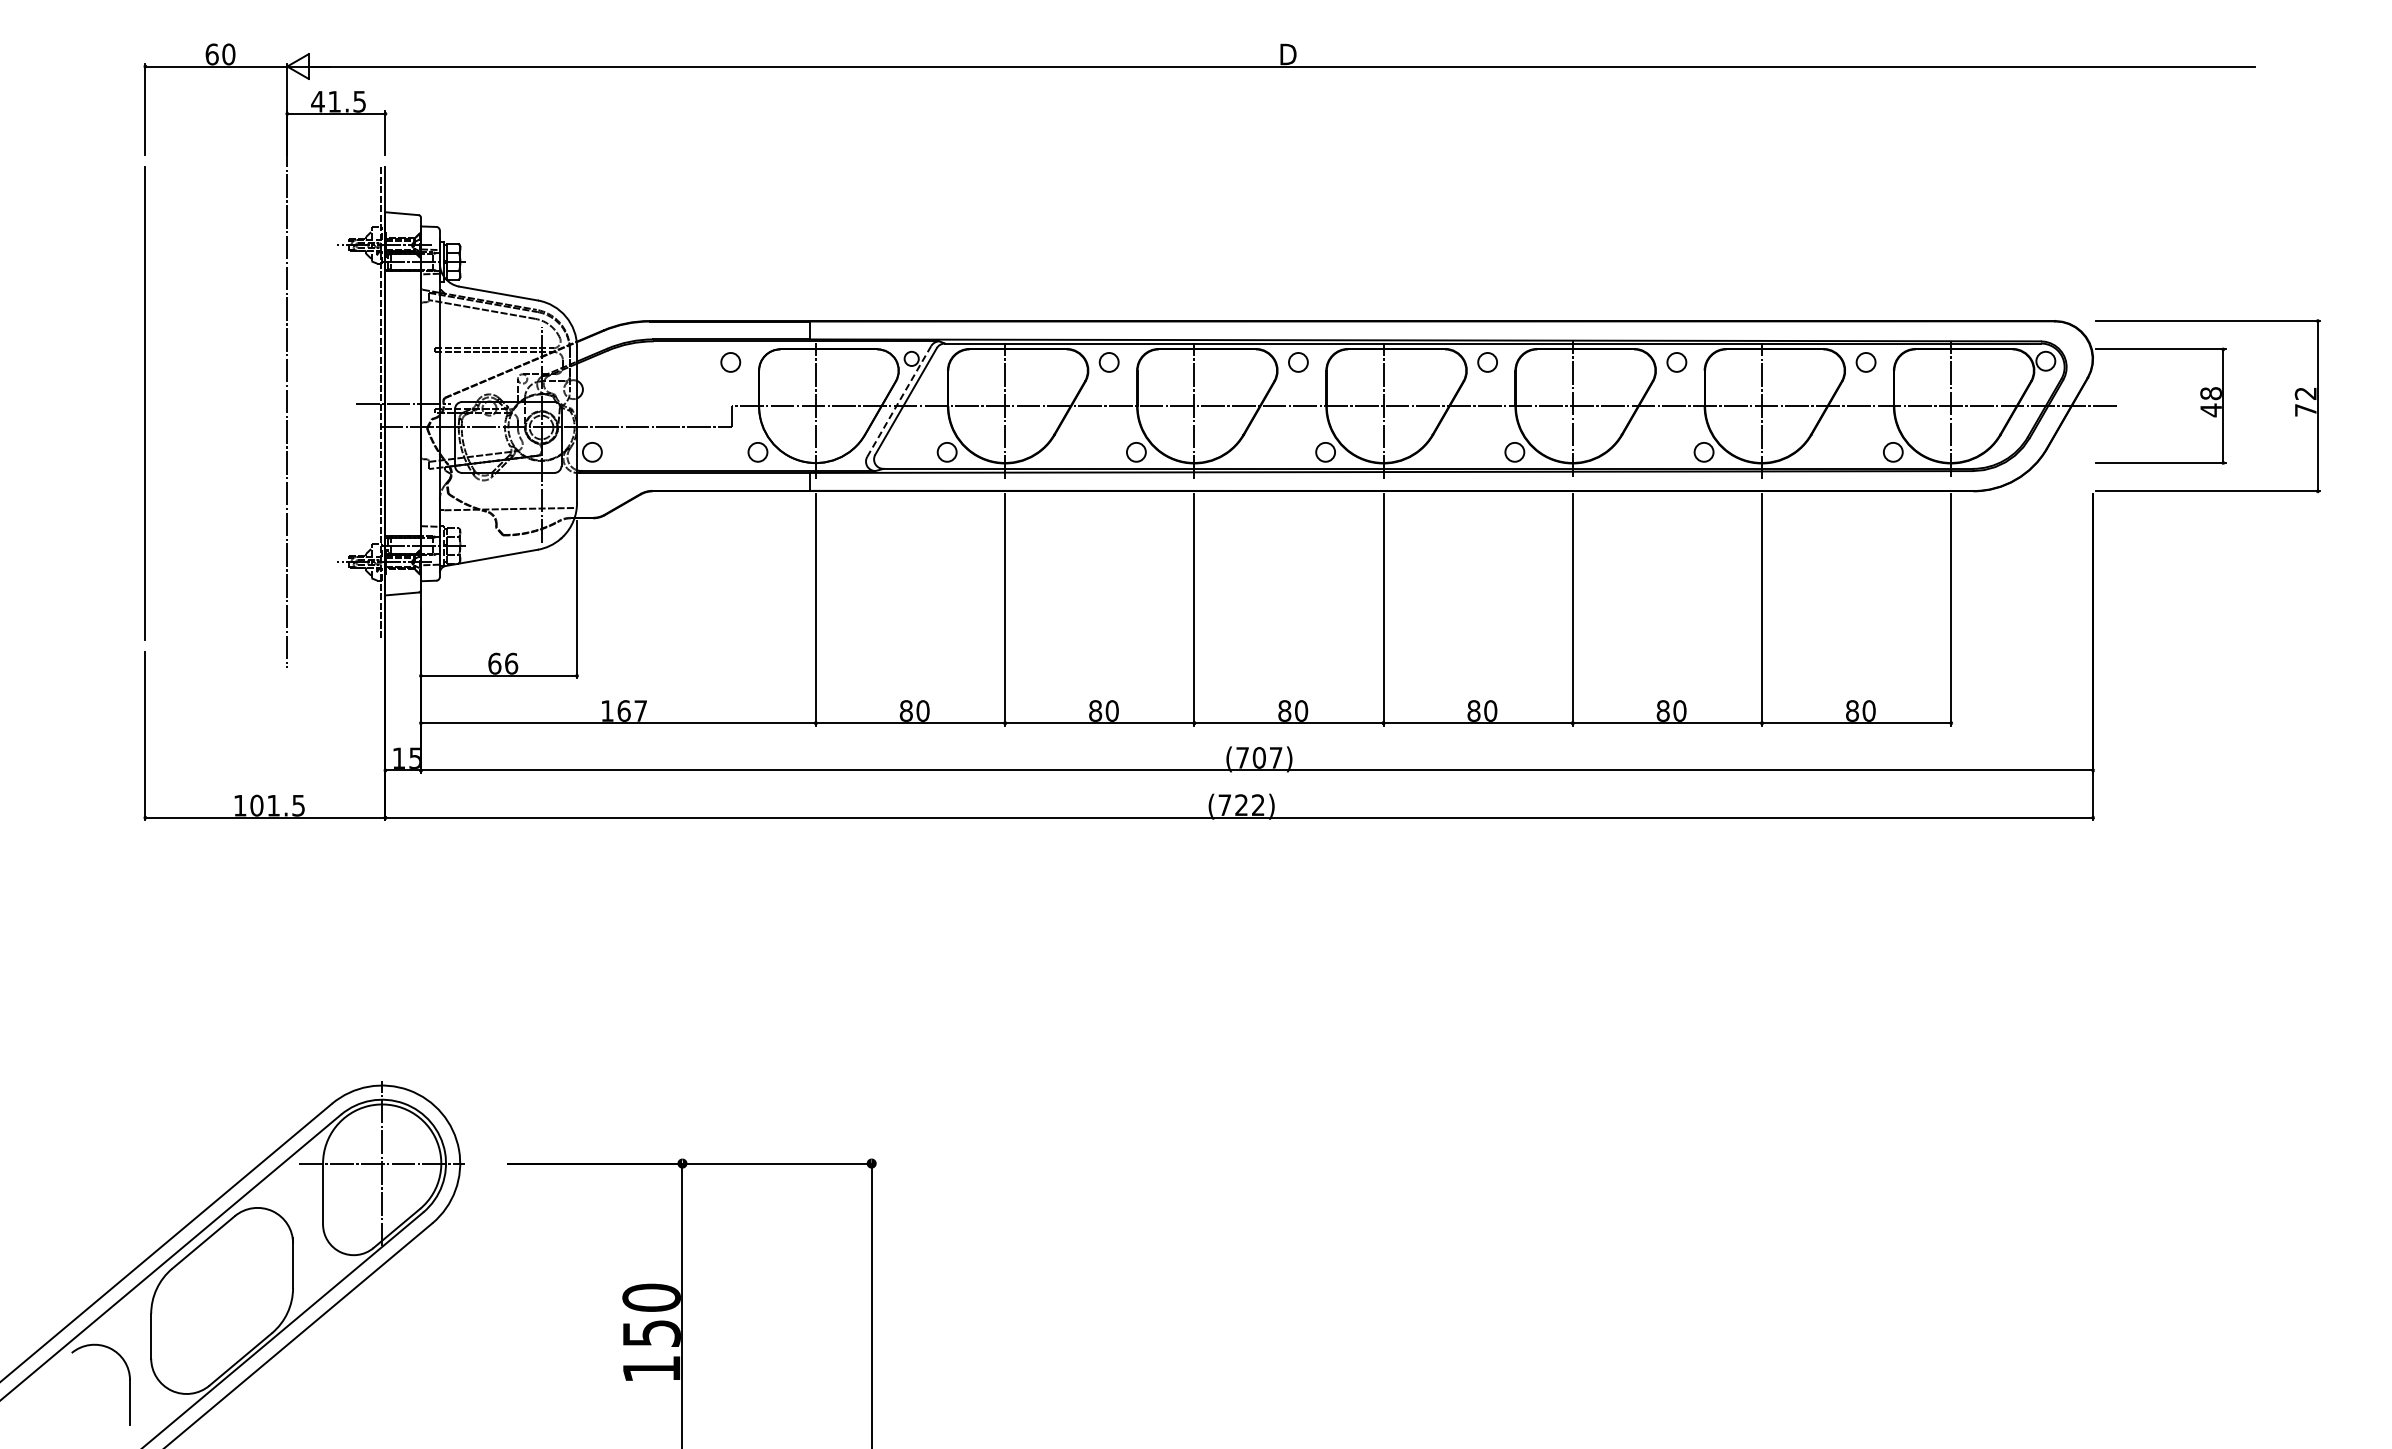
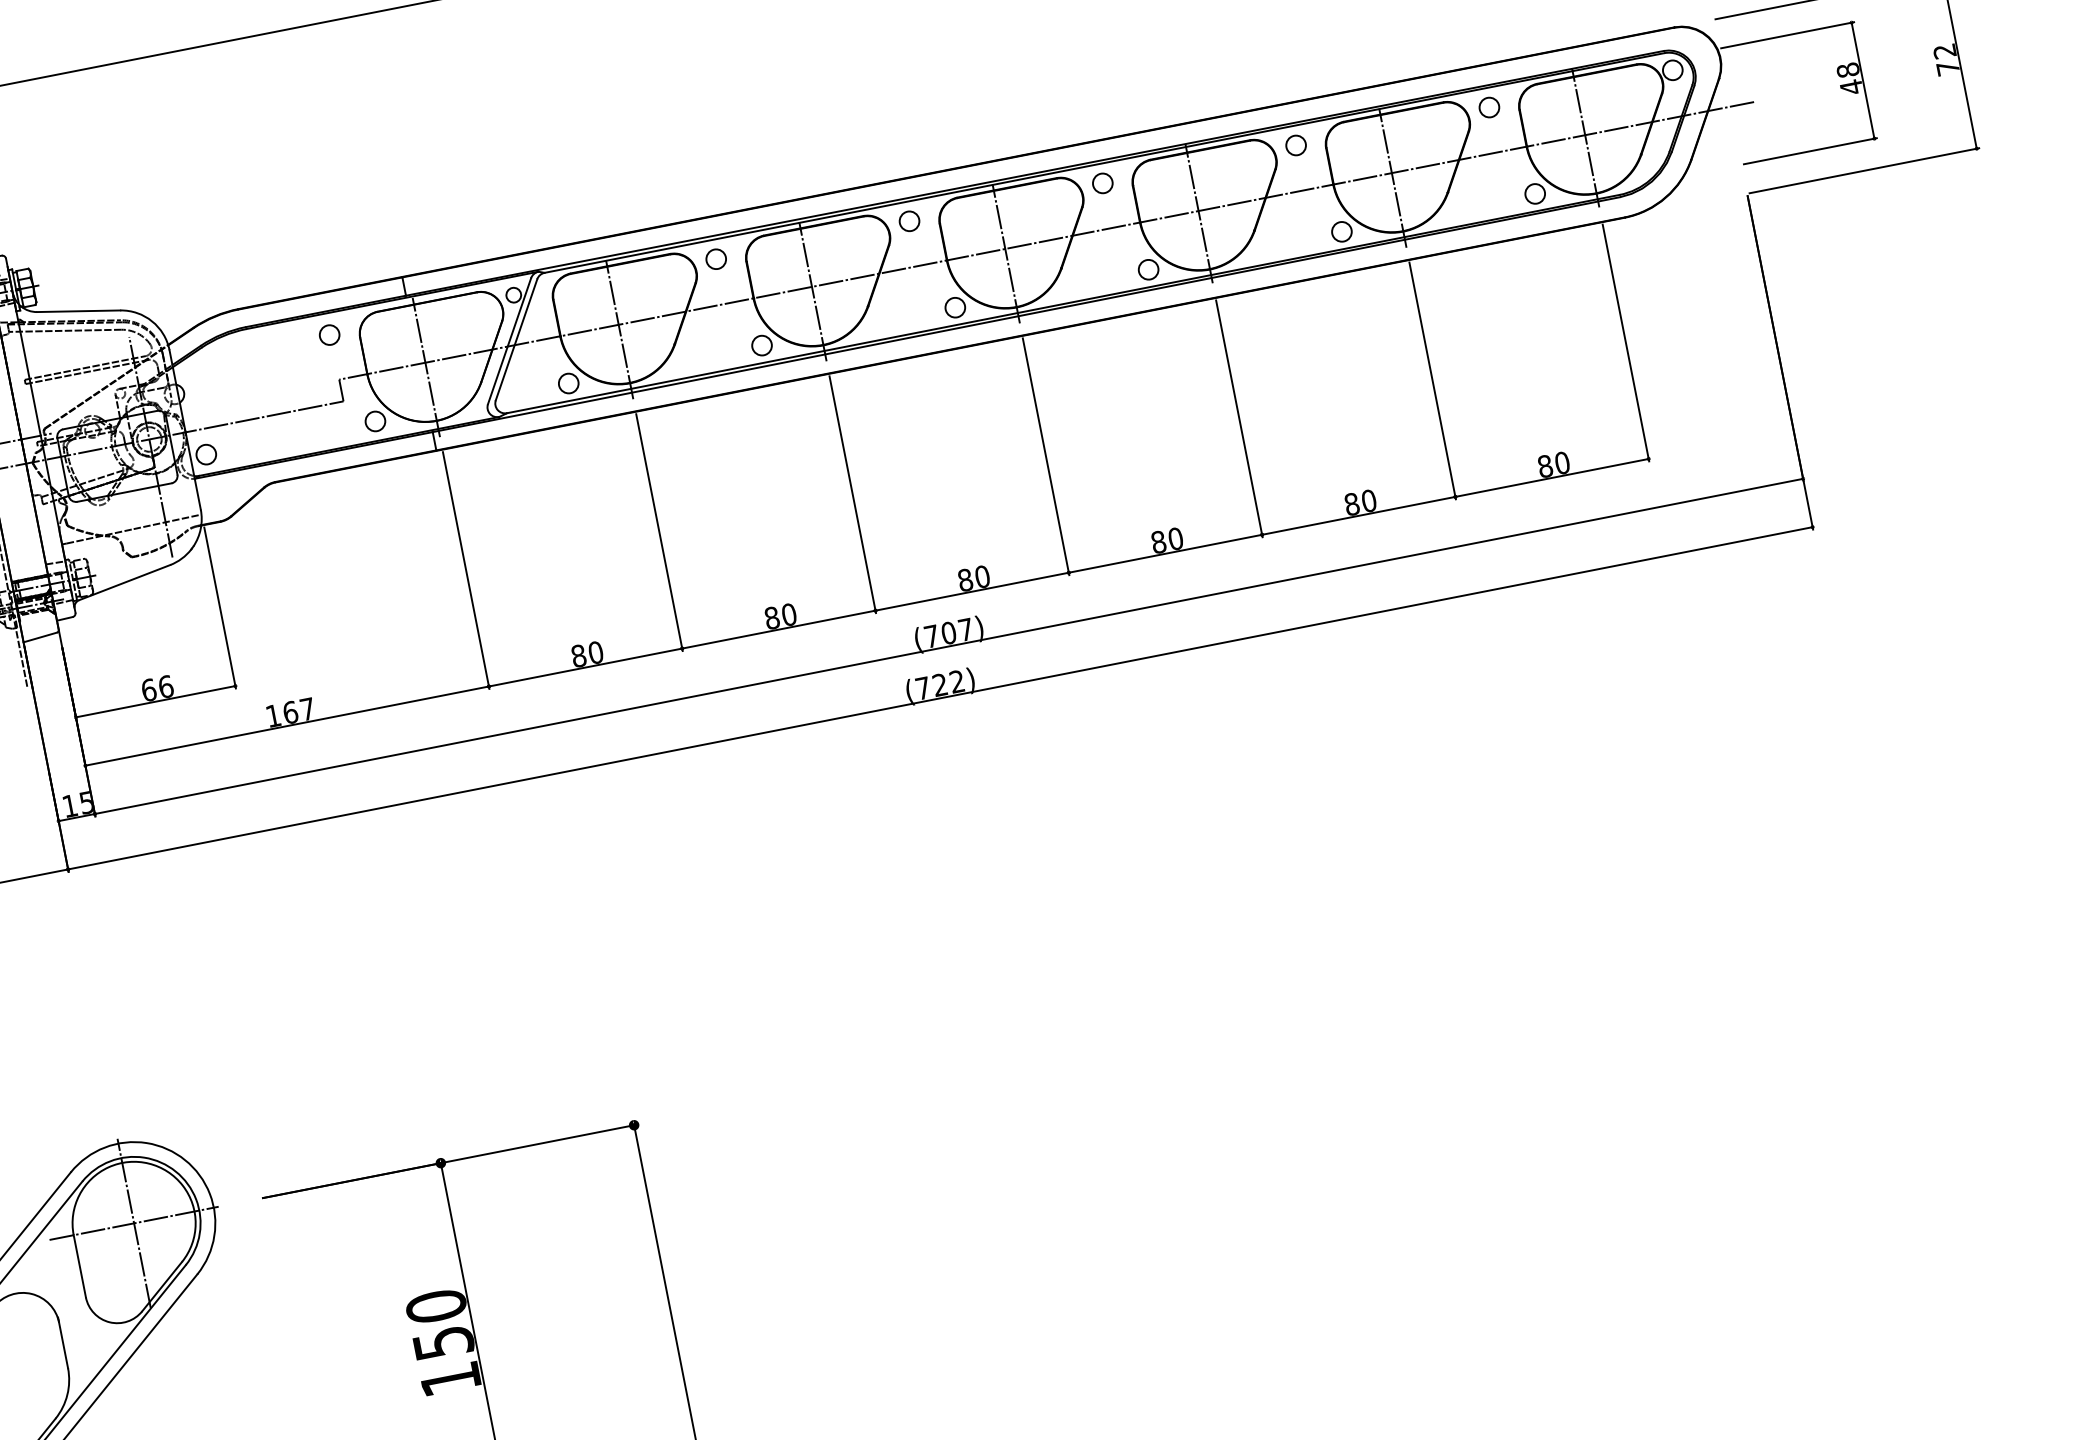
line: (899, 401) -> (509, 341), dashed -> solid

